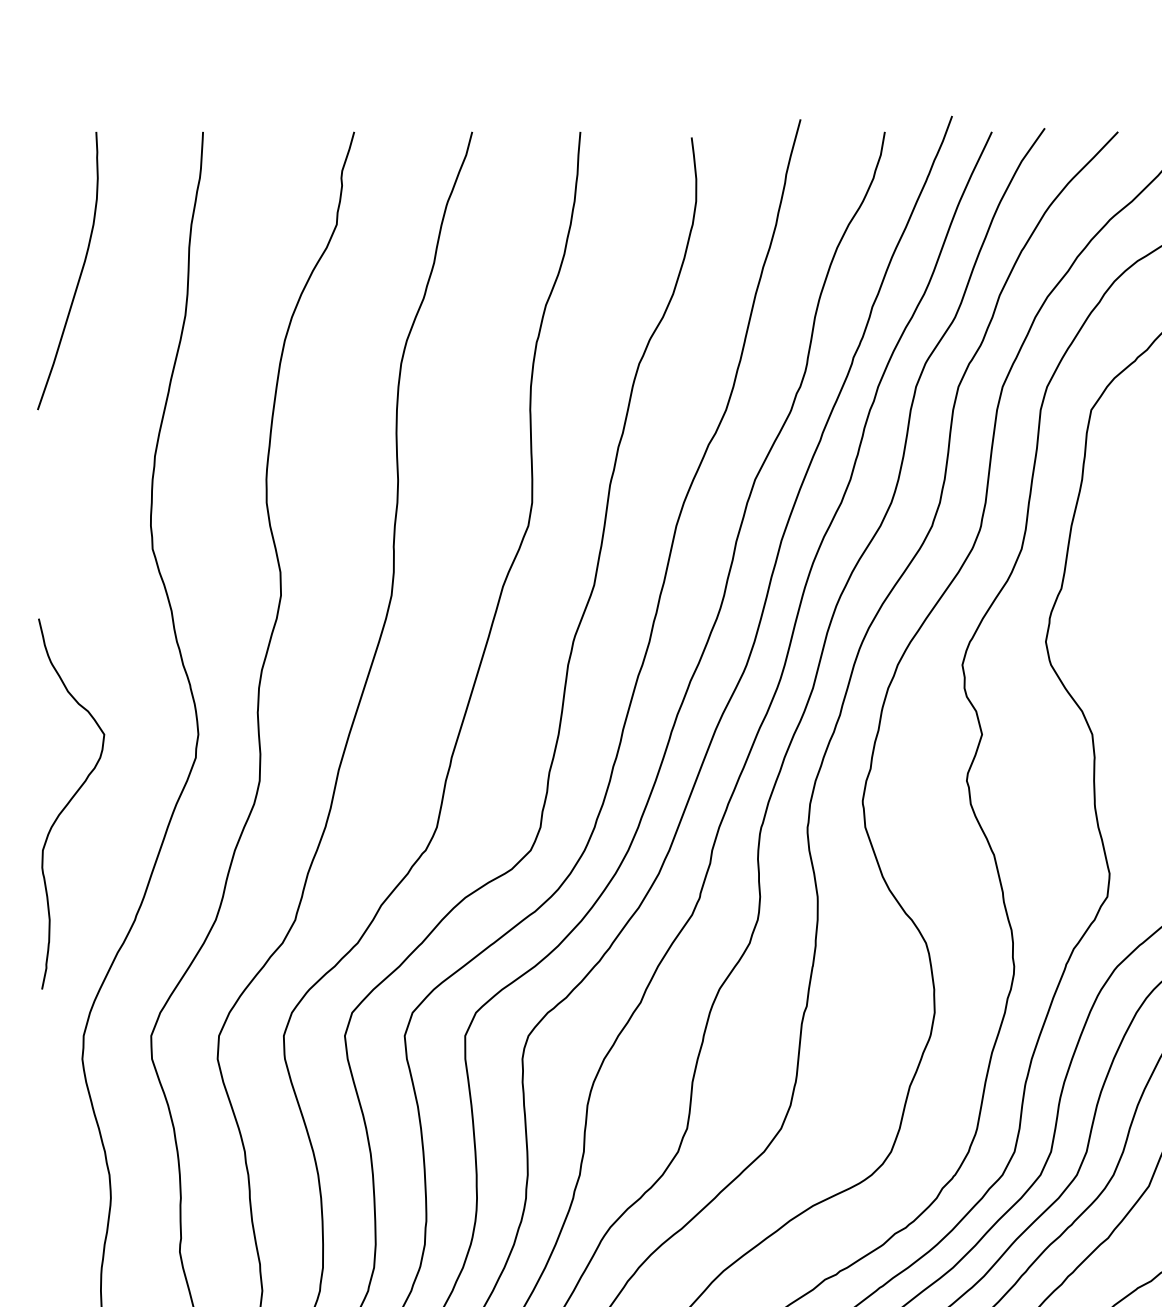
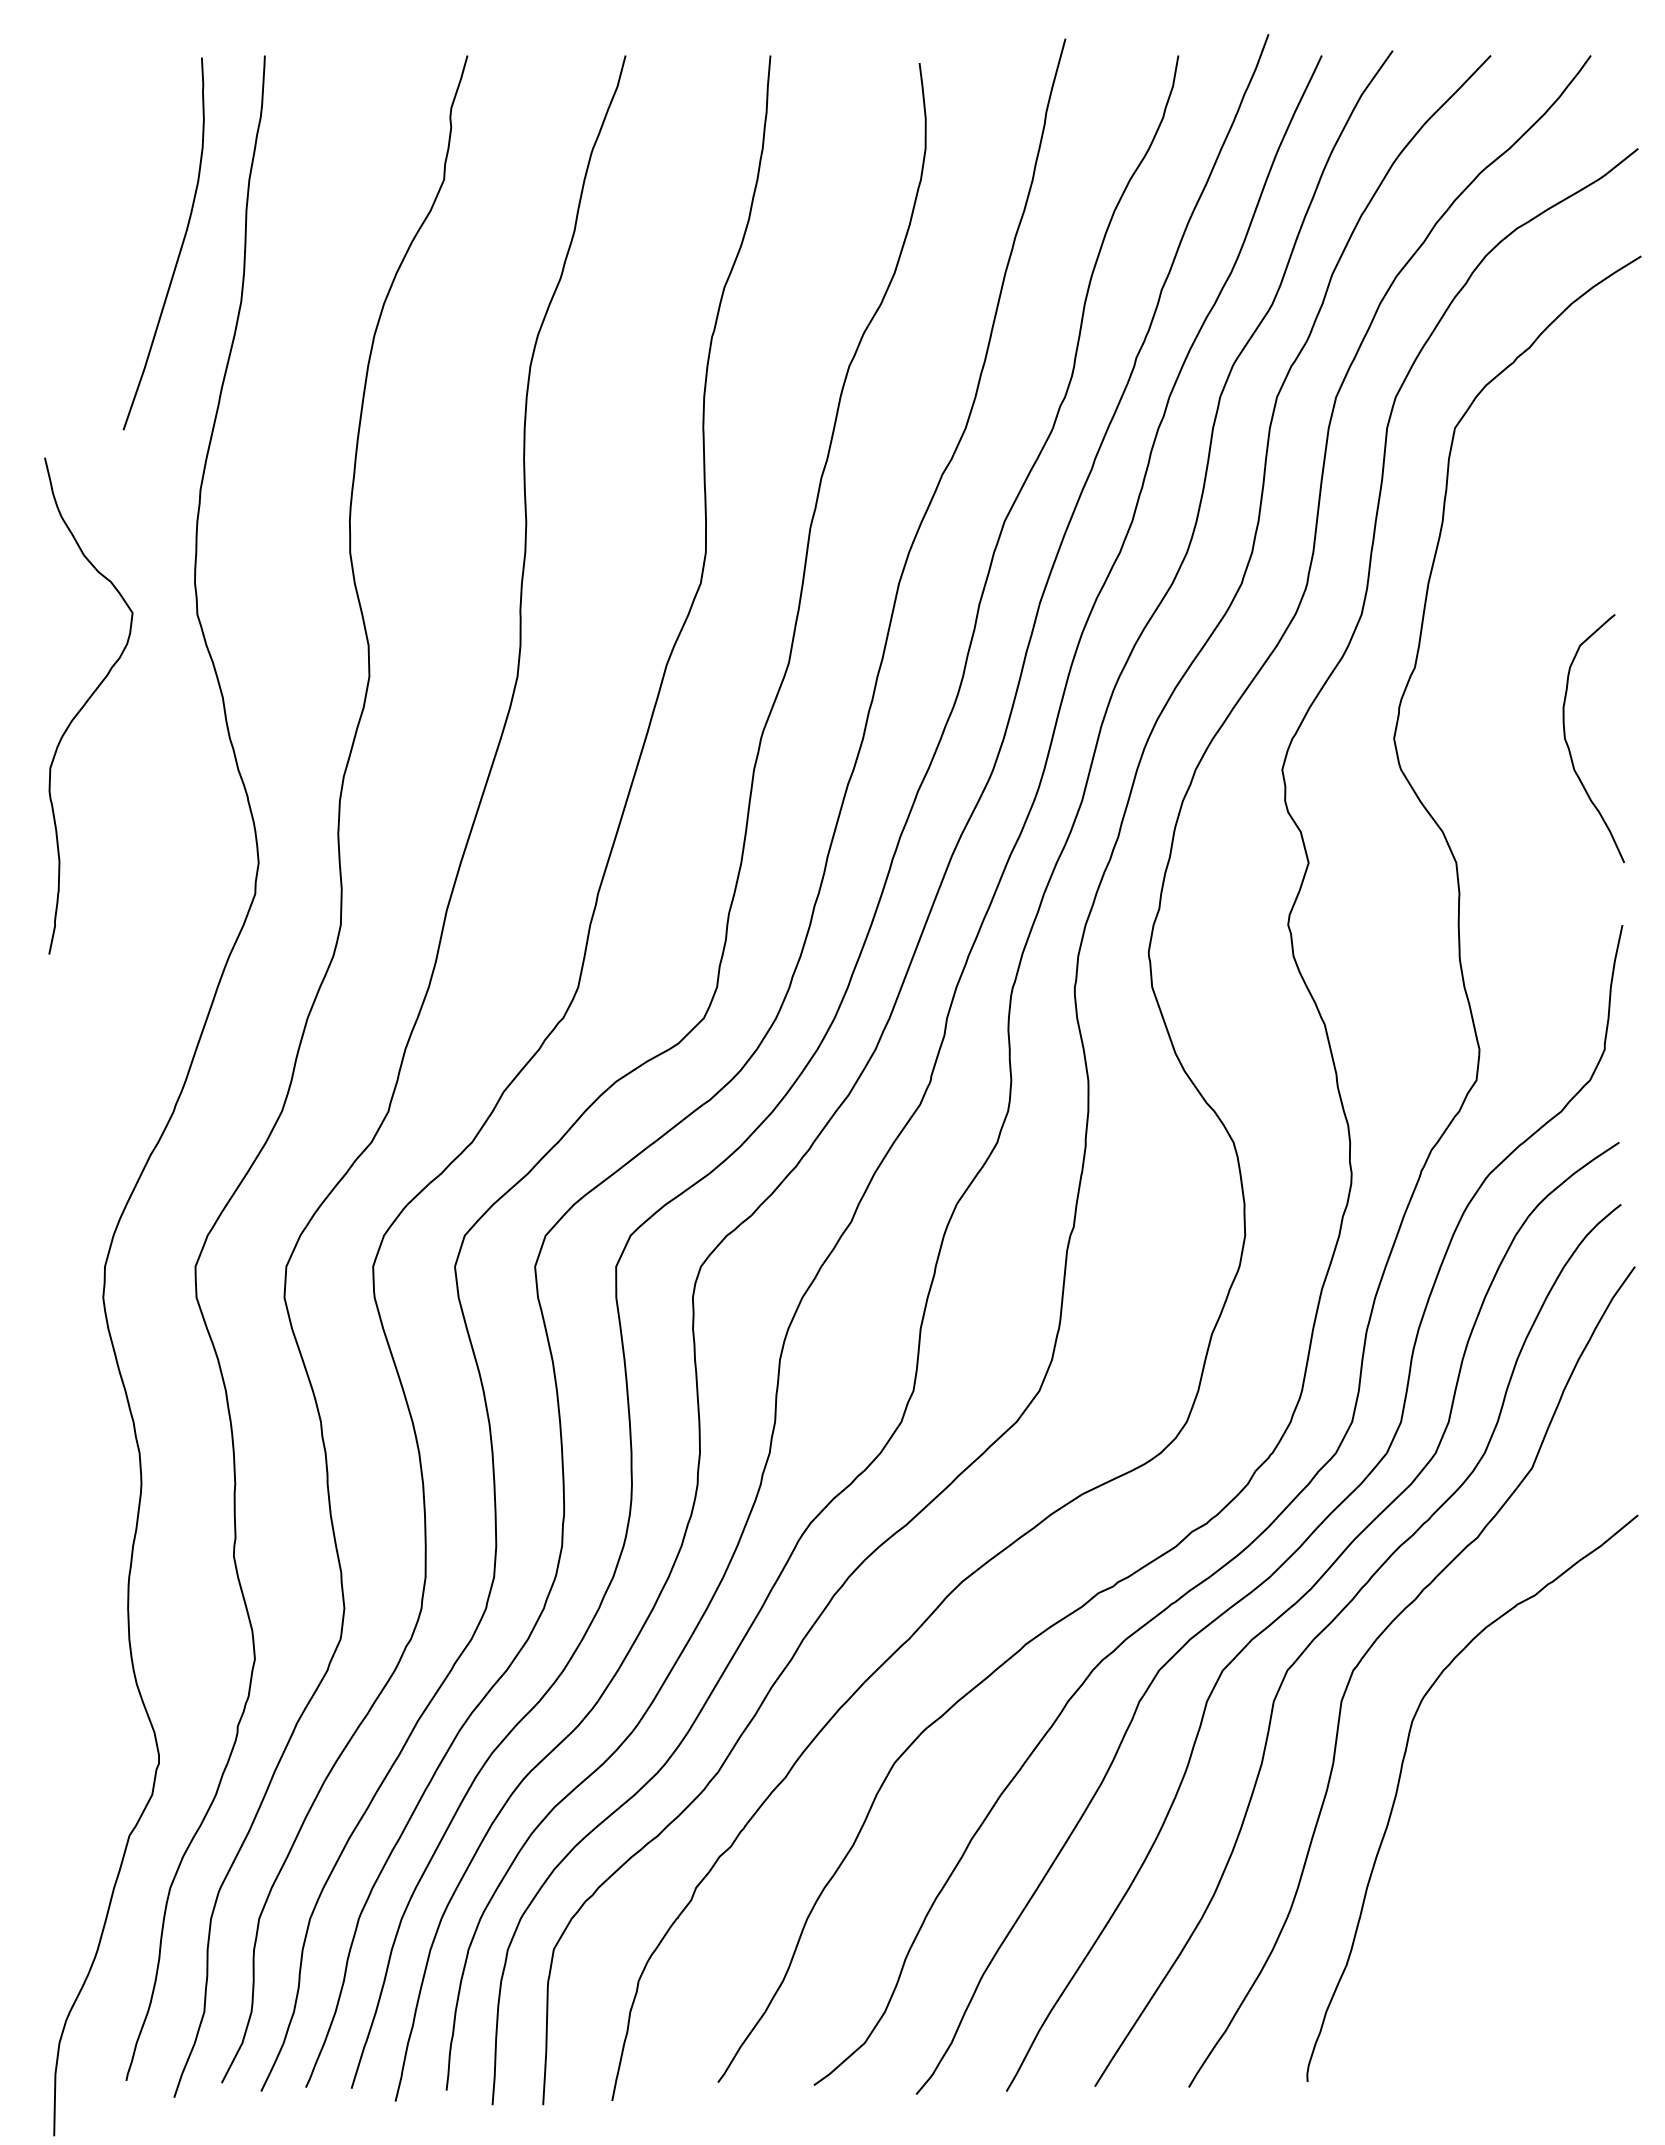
curve: (80, 273) -> (180, 247), moved
curve: (69, 802) -> (86, 703), moved

